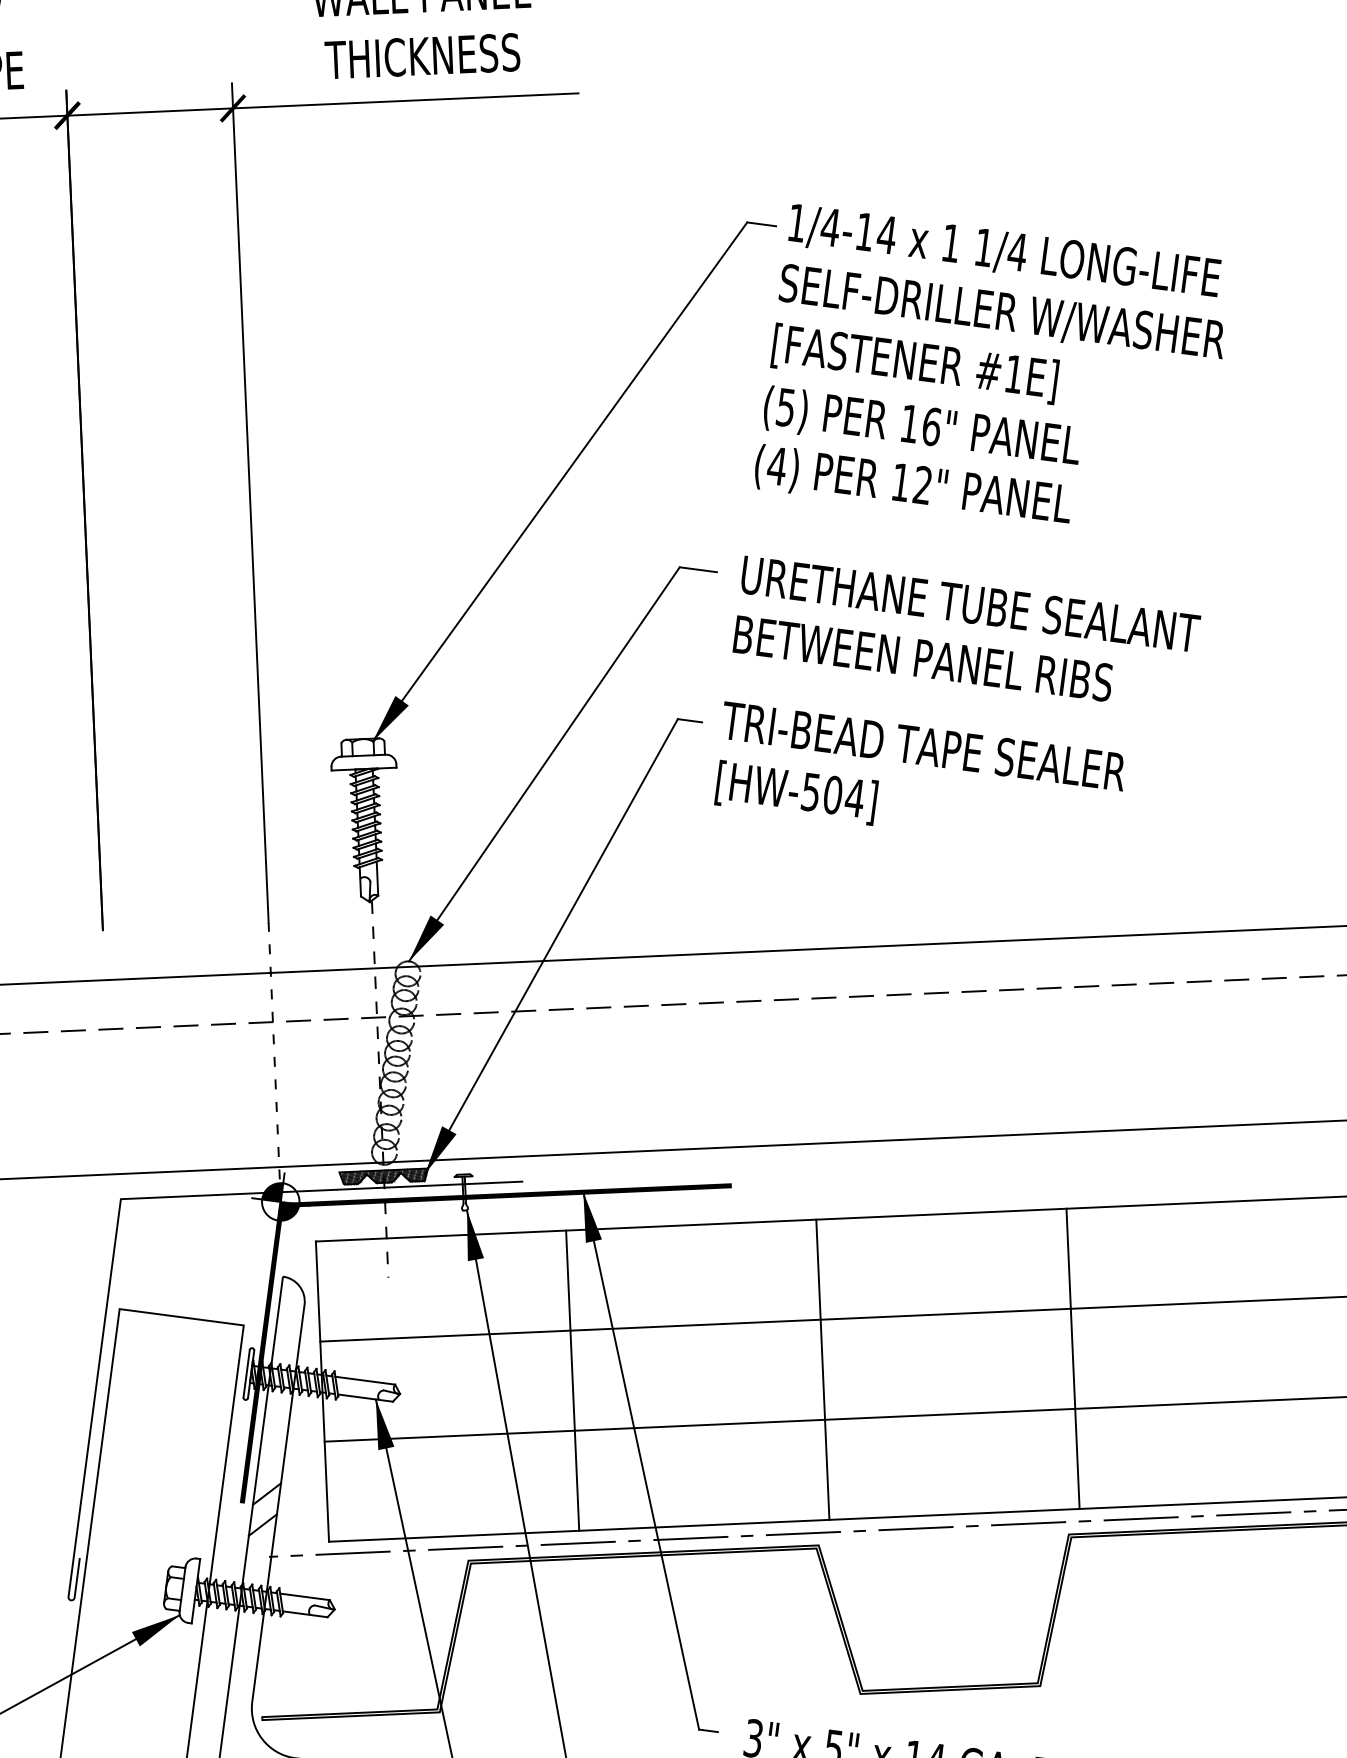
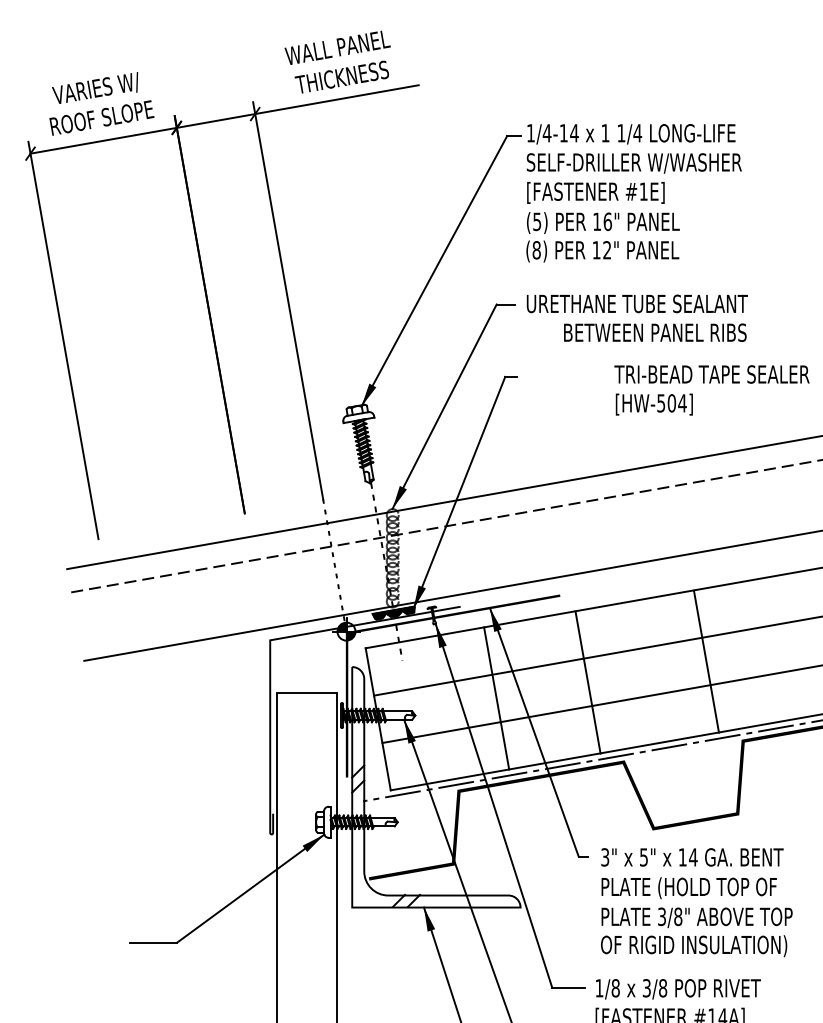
text: (776, 466) -> (536, 250), (4) -> (8)
text: (923, 658) -> (655, 332), moved
text: (918, 779) -> (711, 390), moved
line: (1073, 1358) -> (706, 661), moved
line: (821, 1369) -> (587, 682), moved

